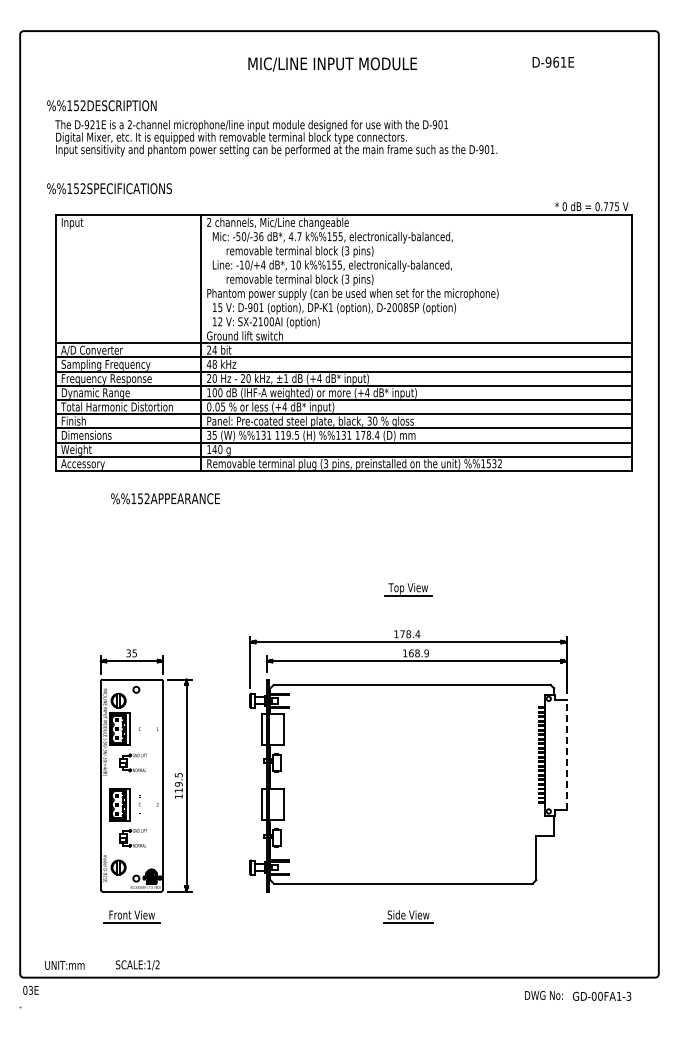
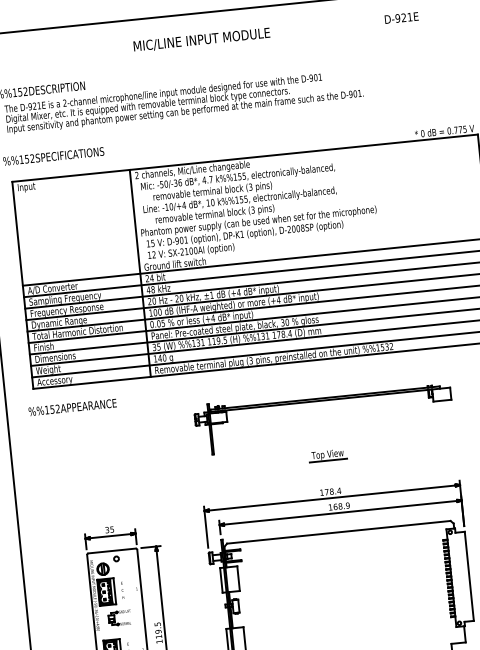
text: (556, 61) -> (404, 17), D-961E -> D-921E
text: (332, 64) -> (201, 40), moved
text: (165, 498) -> (72, 407), moved
part: (408, 521) -> (322, 400), added
line: (566, 754) -> (469, 575), dashed -> solid

